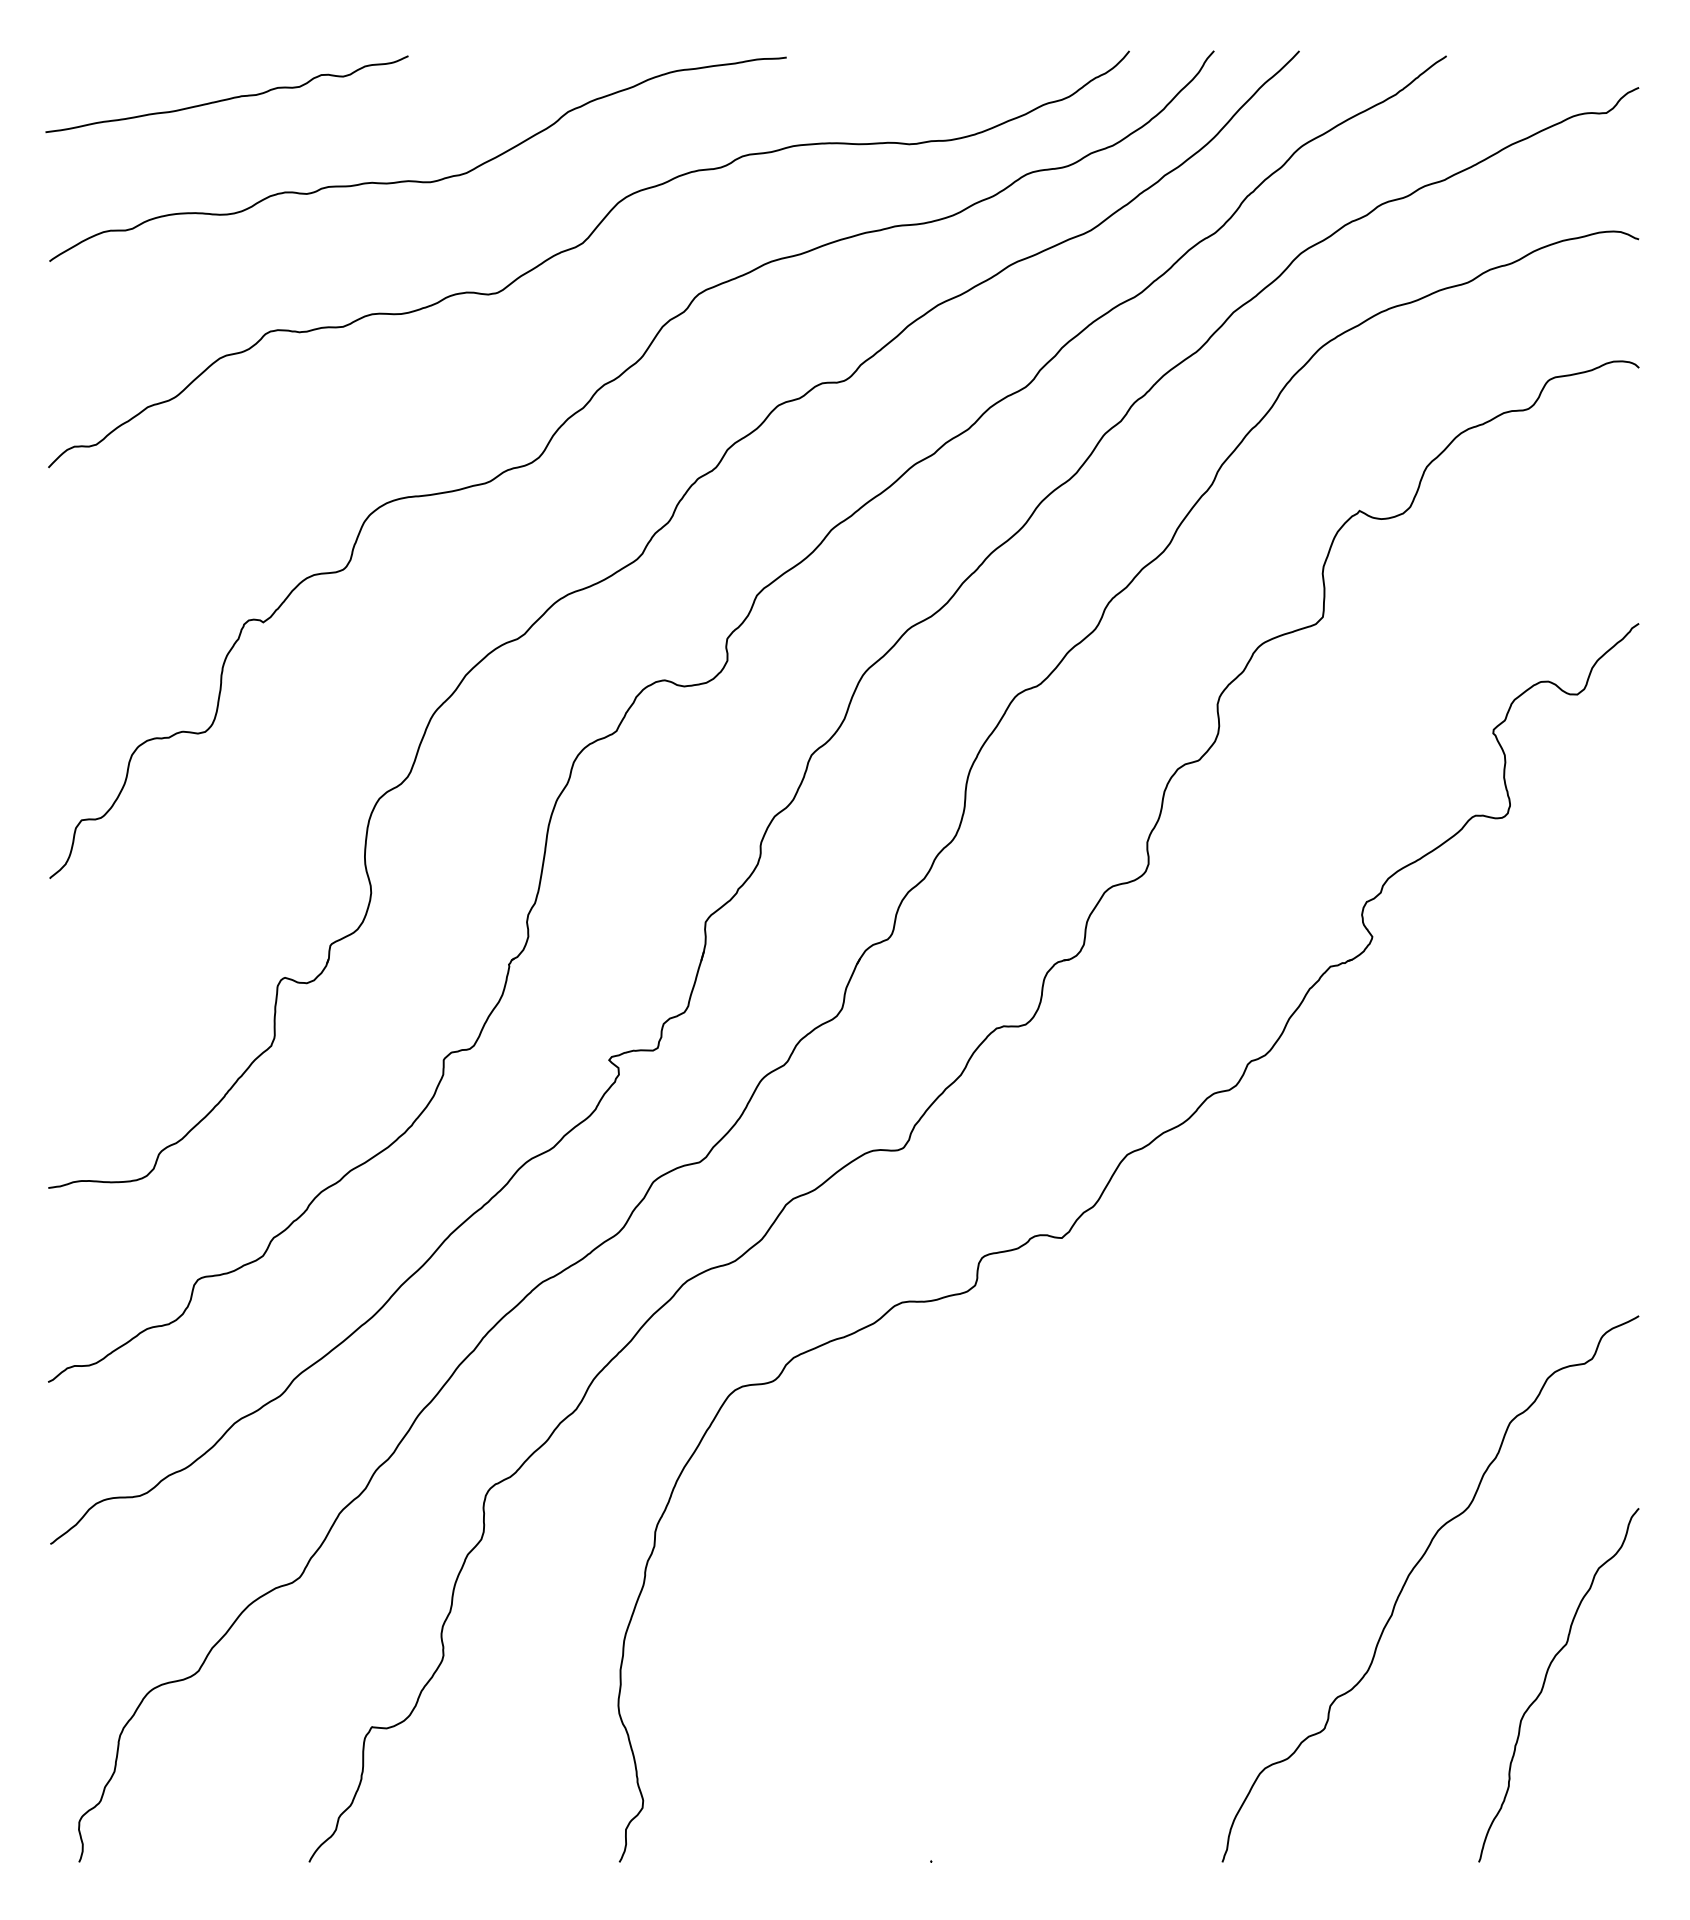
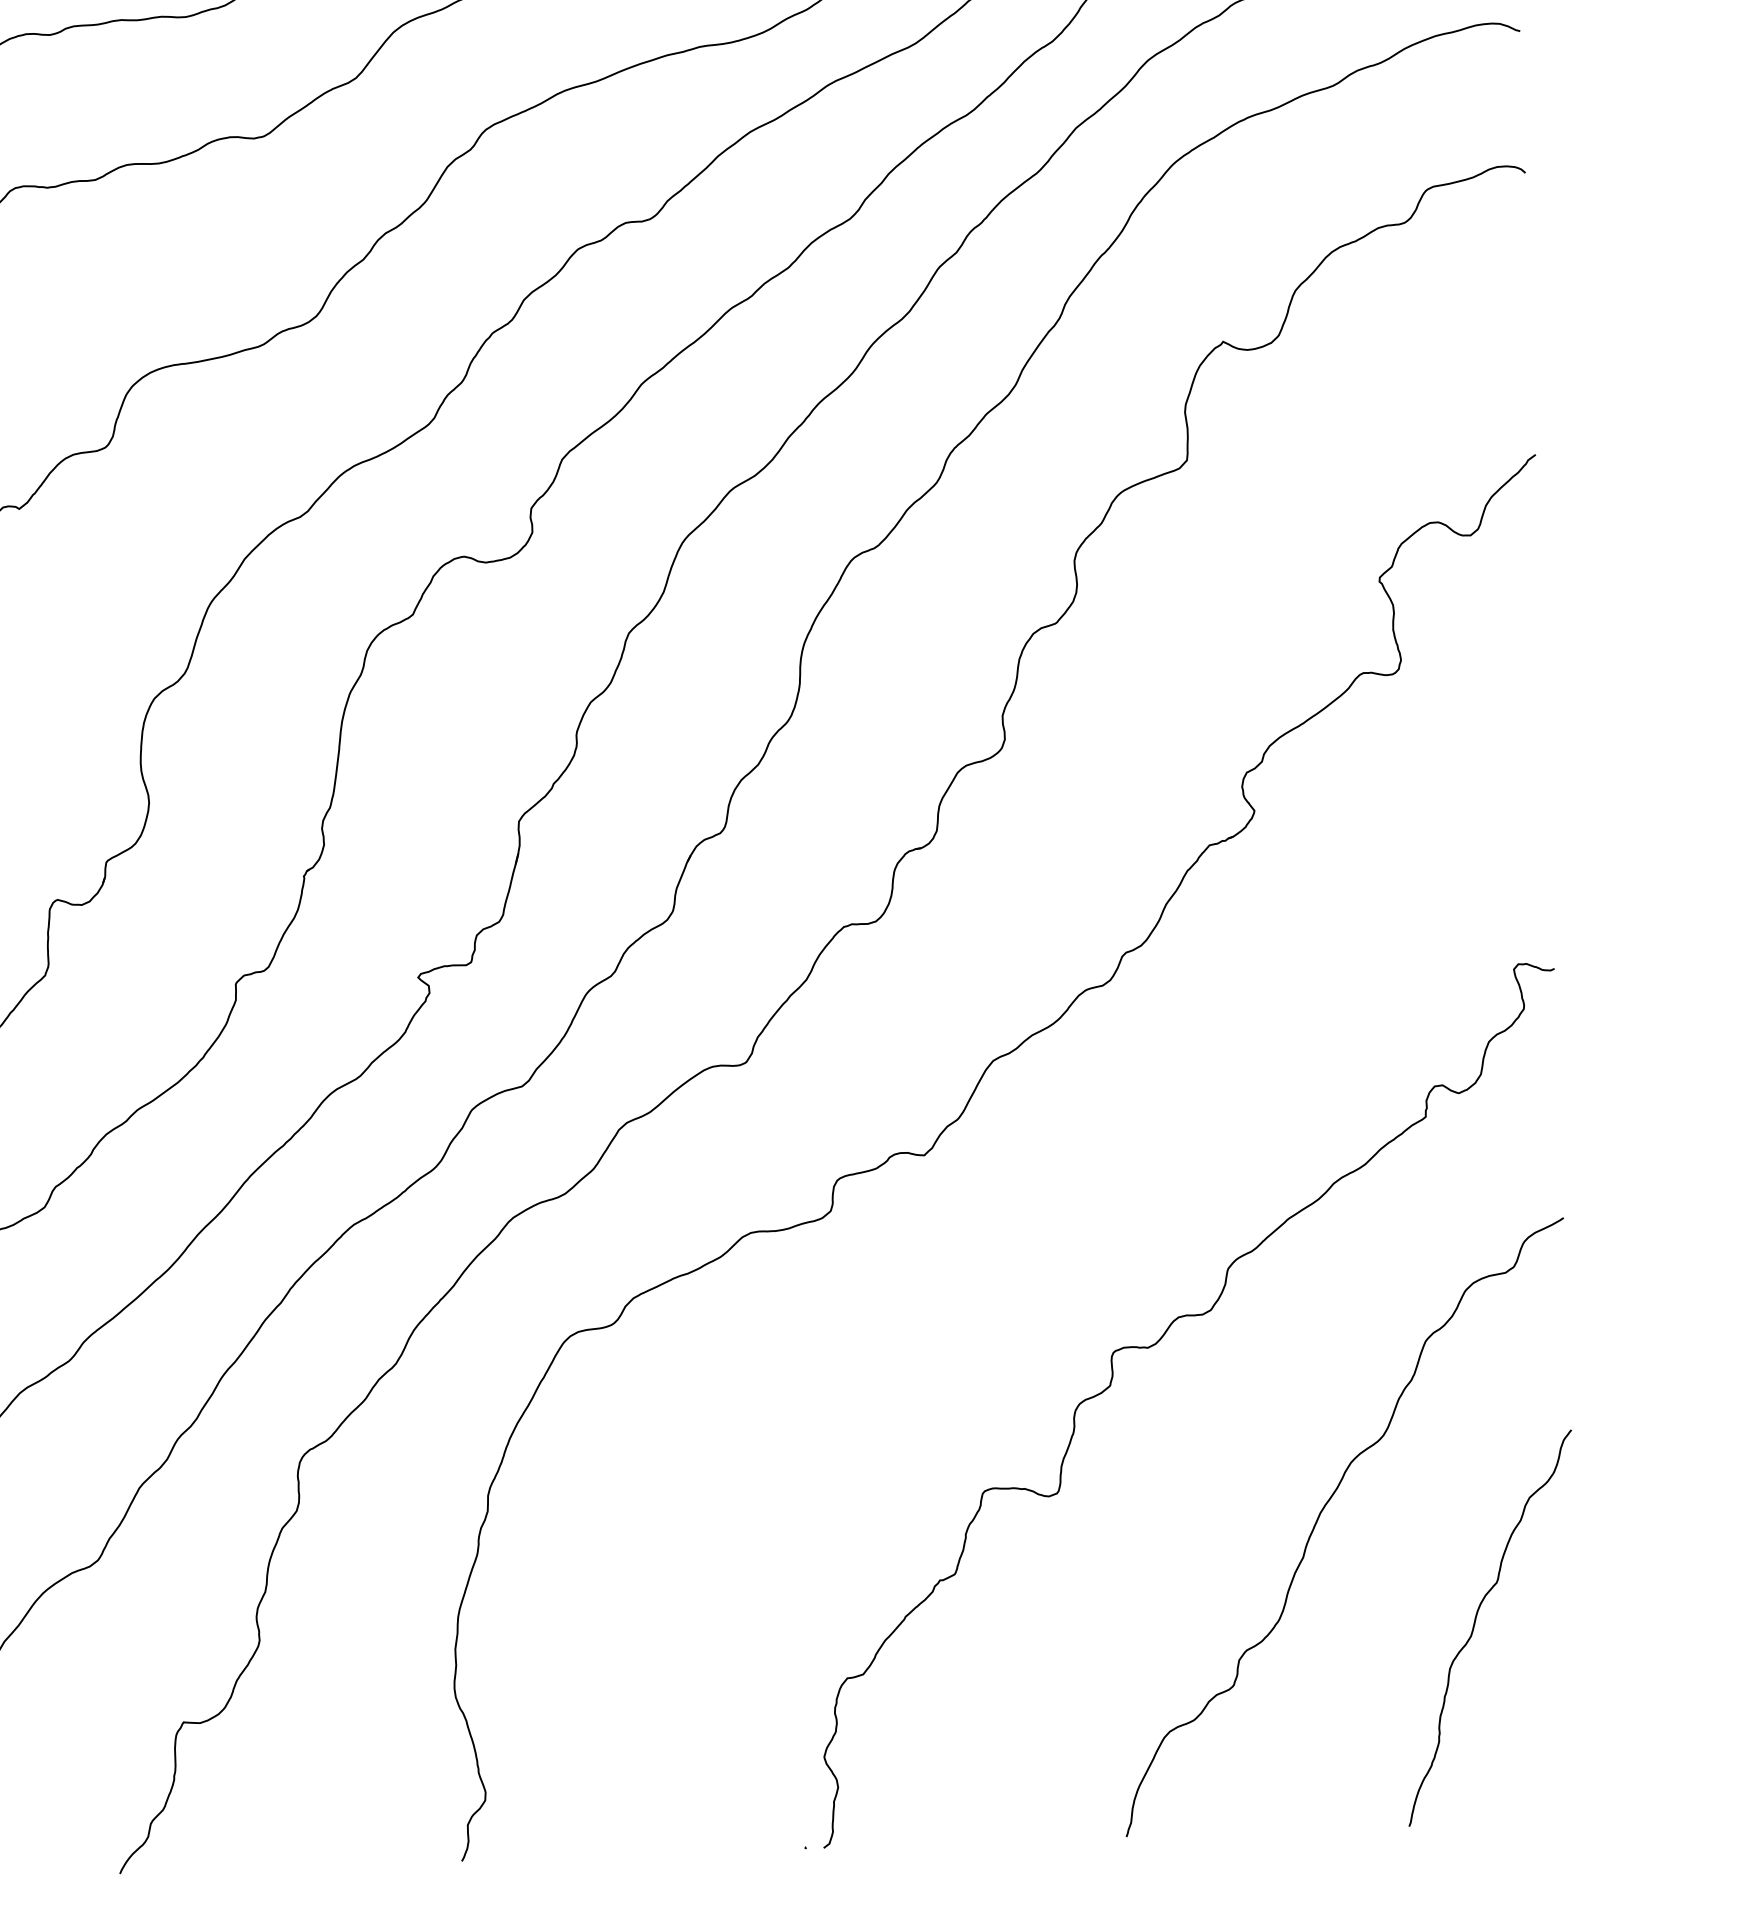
curve: (1265, 1417) -> (1156, 1344), added

